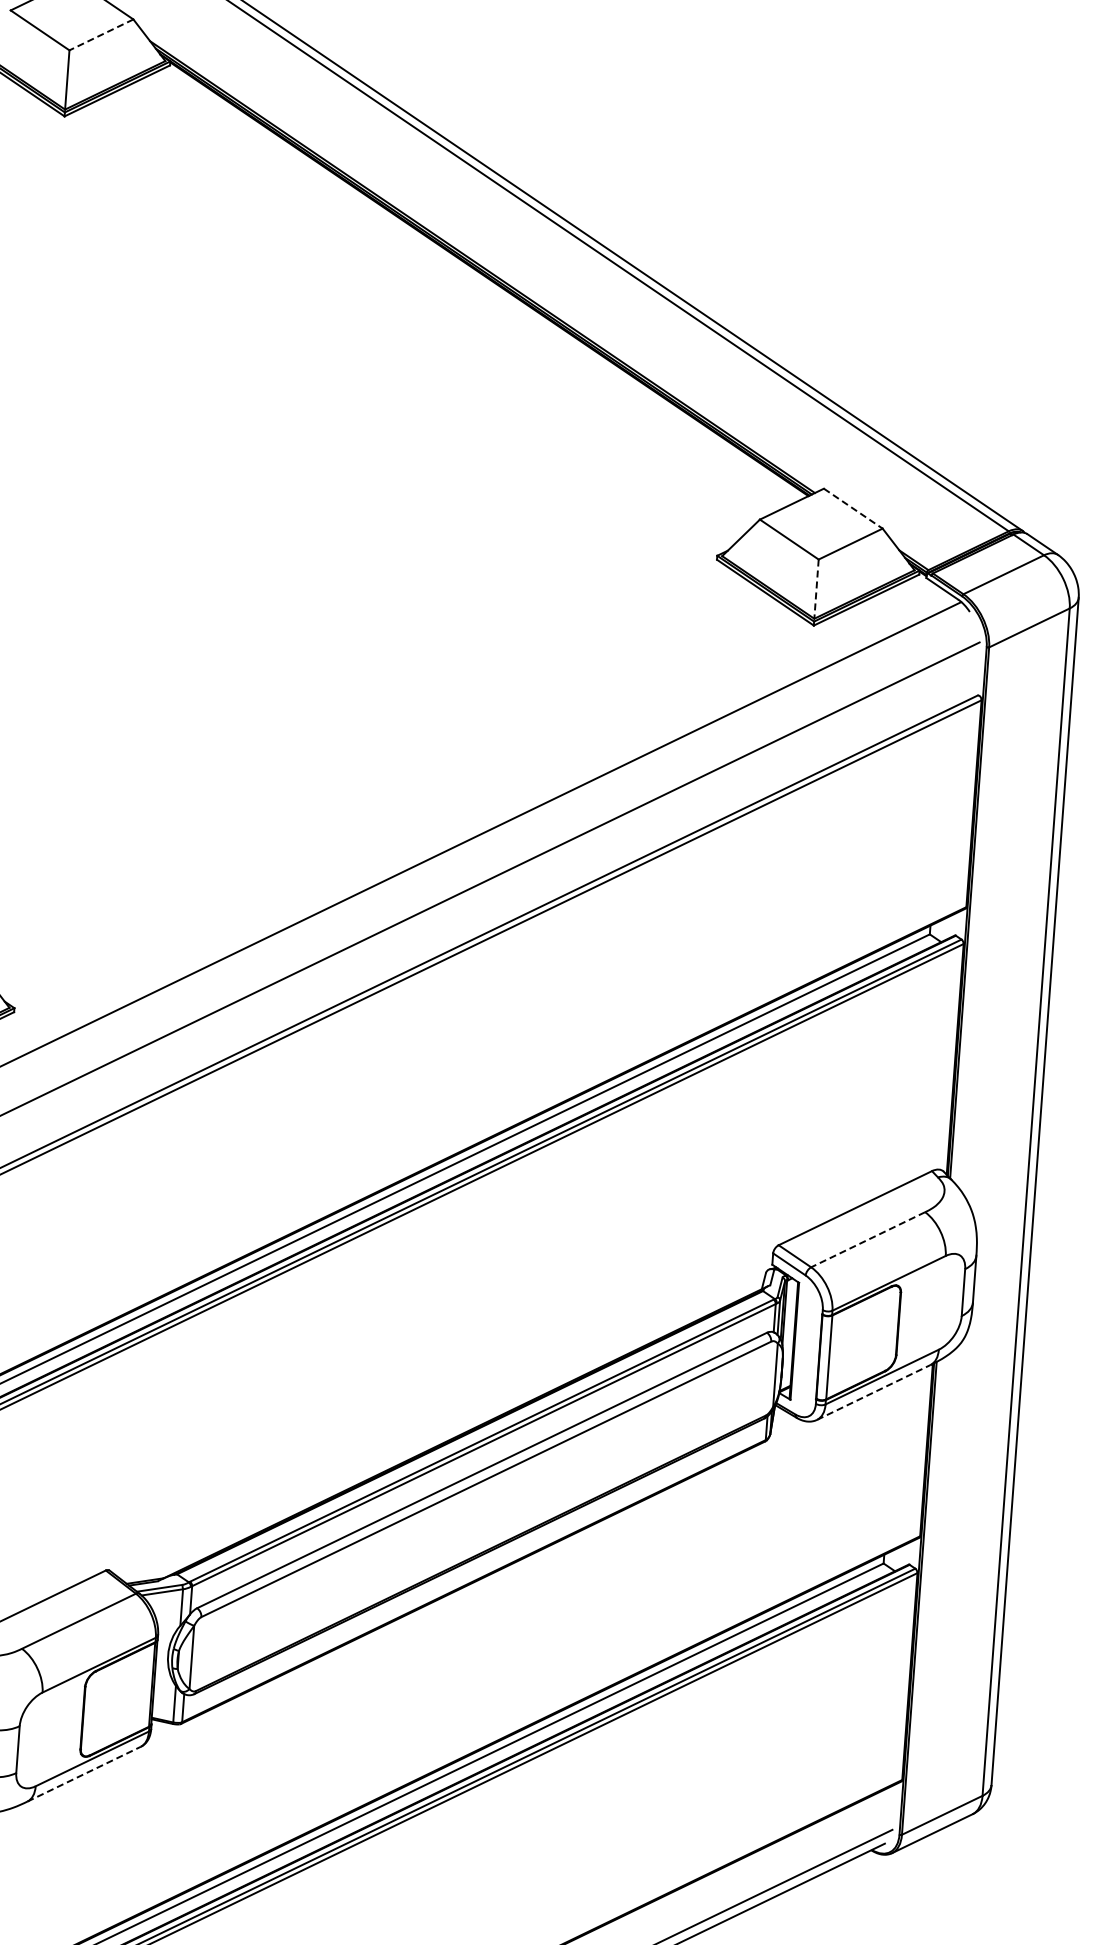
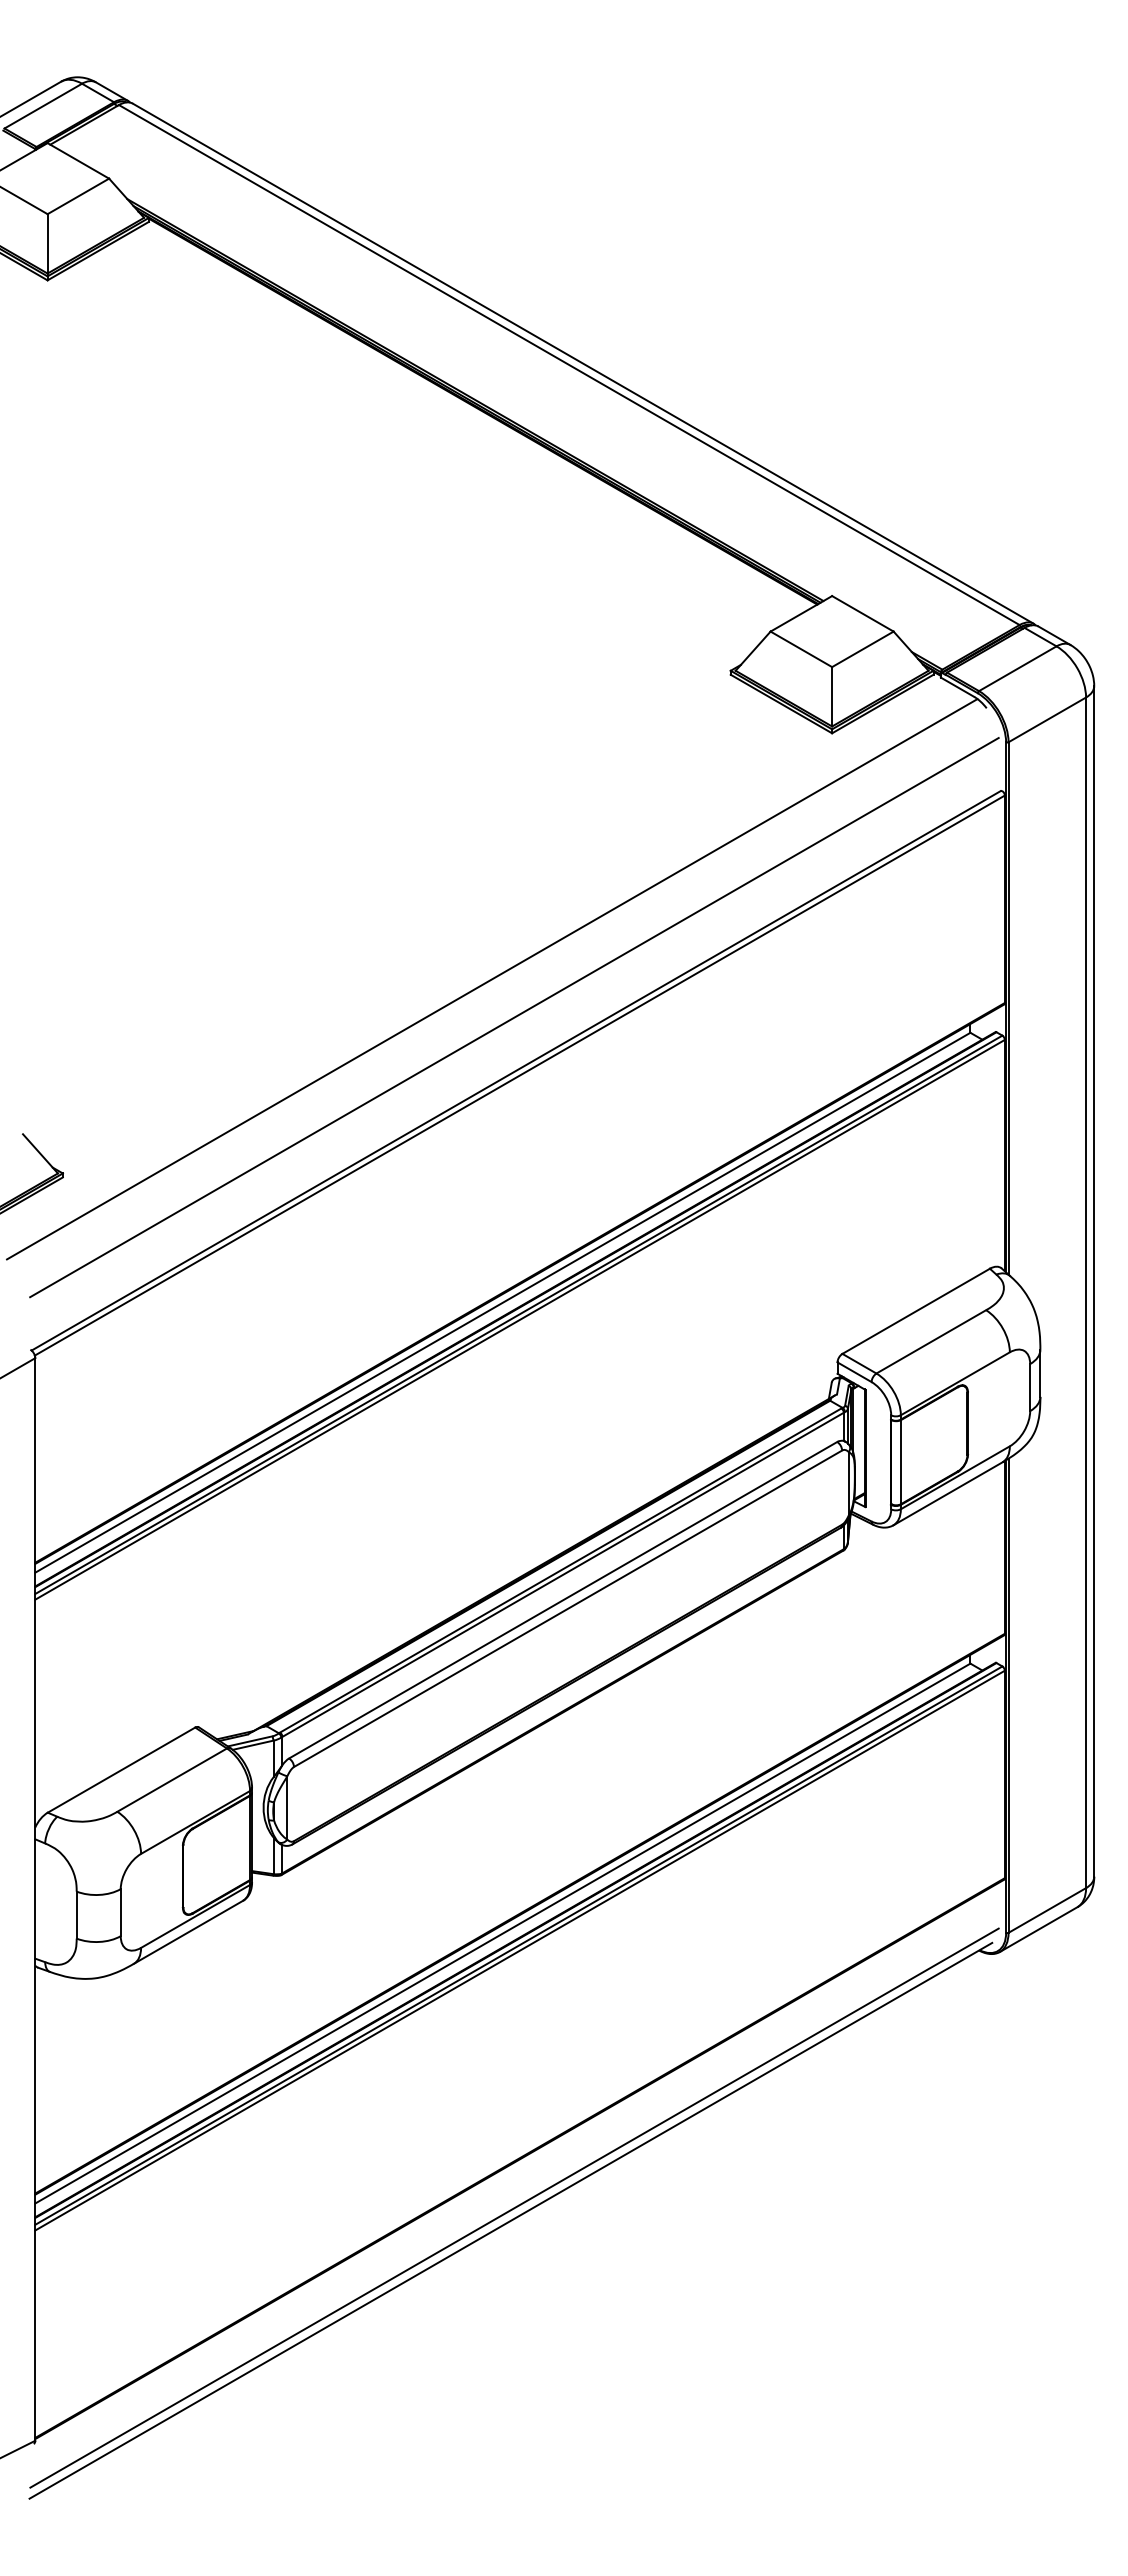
line: (101, 35) -> (78, 196), dashed -> solid
line: (852, 508) -> (862, 613), dashed -> solid
line: (816, 588) -> (832, 696), dashed -> solid
line: (867, 1240) -> (930, 1342), dashed -> solid
line: (874, 1392) -> (948, 1493), dashed -> solid
line: (84, 1774) -> (188, 1932), dashed -> solid

